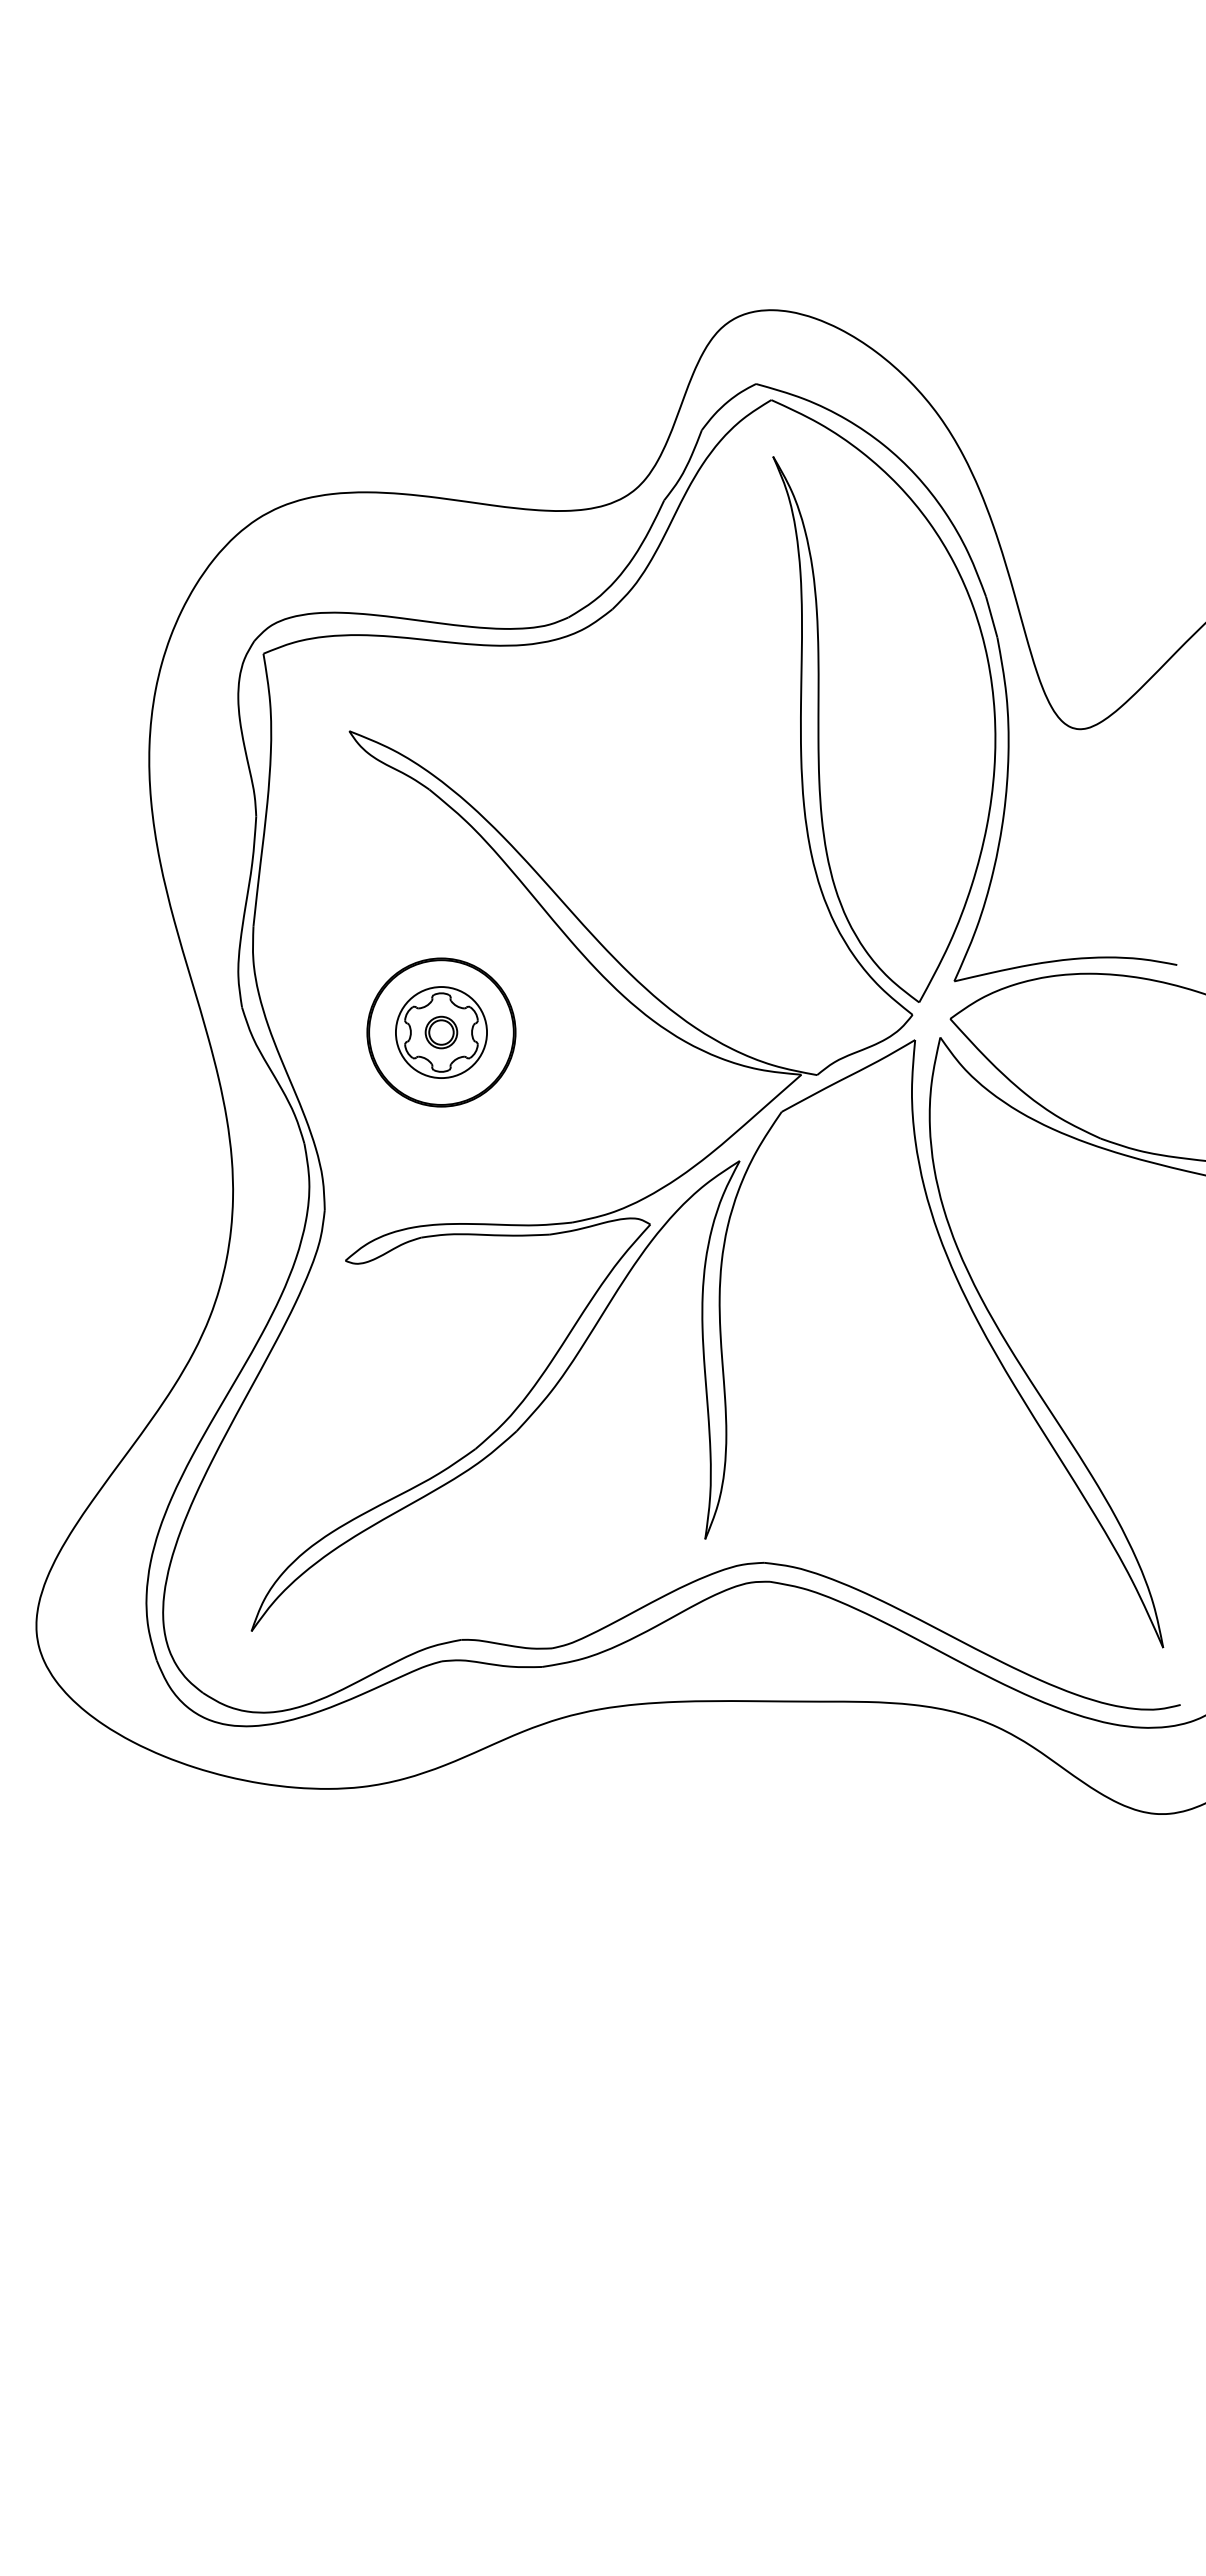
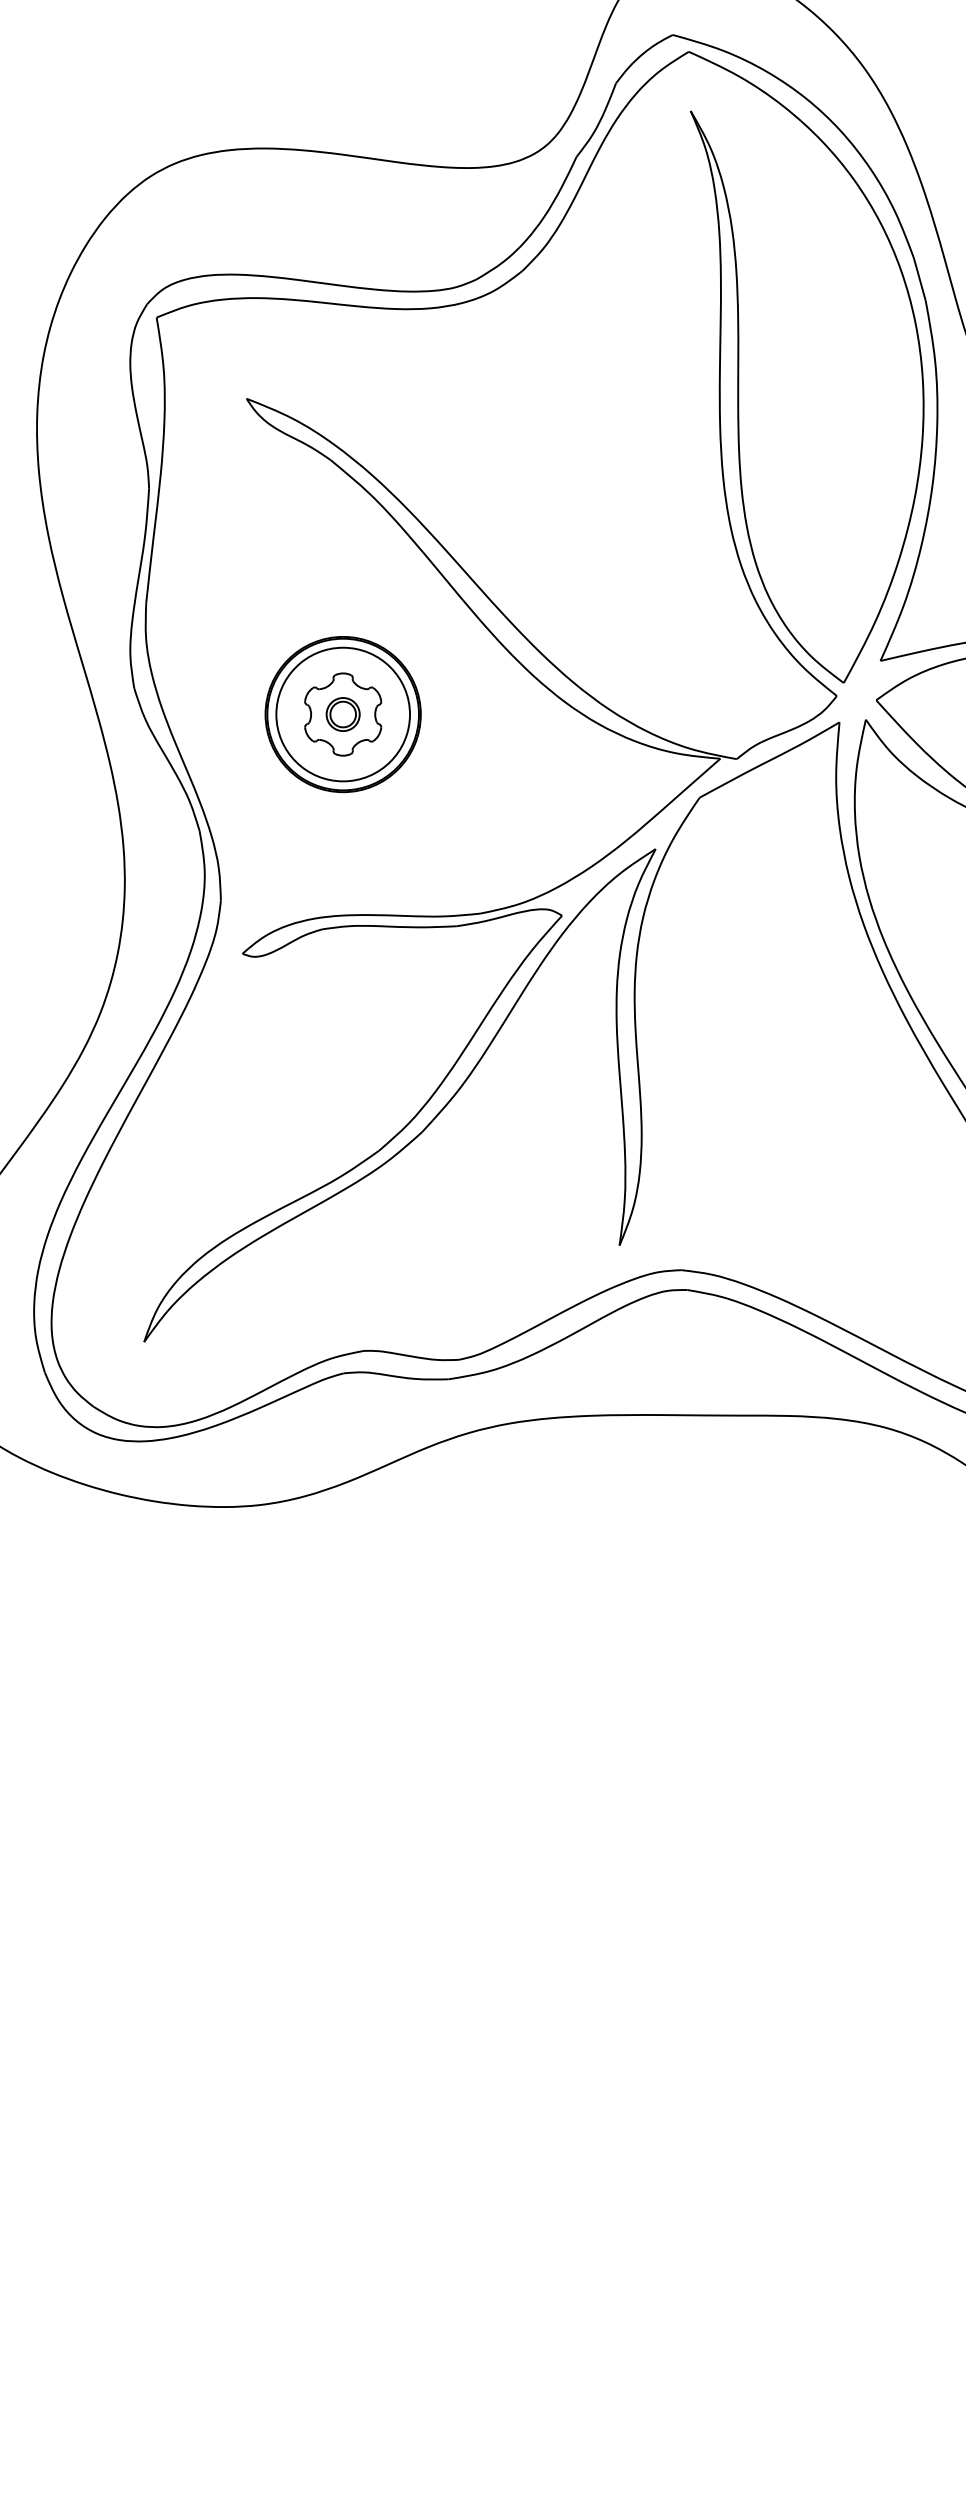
circle: (441, 1032) -> (343, 714), size x1.4

